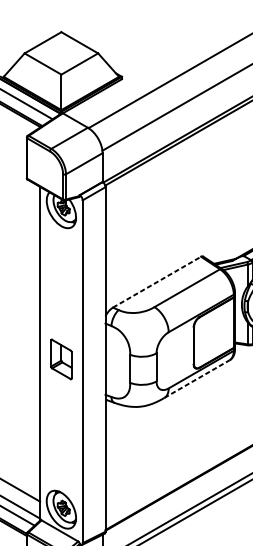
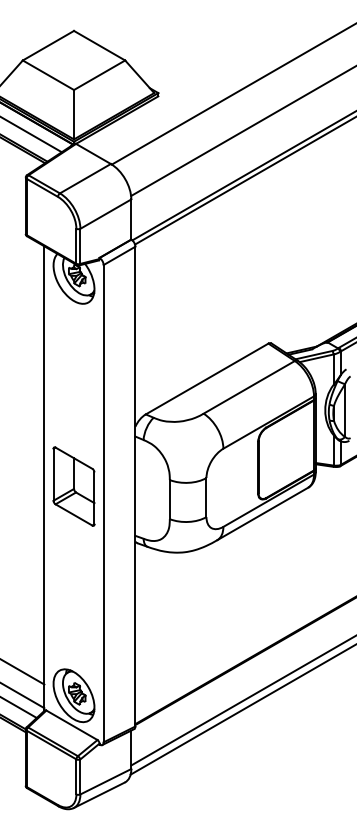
line: (157, 282) -> (207, 379), dashed -> solid
part: (61, 359) -> (73, 486), size x1.43
line: (197, 378) -> (263, 513), dashed -> solid

